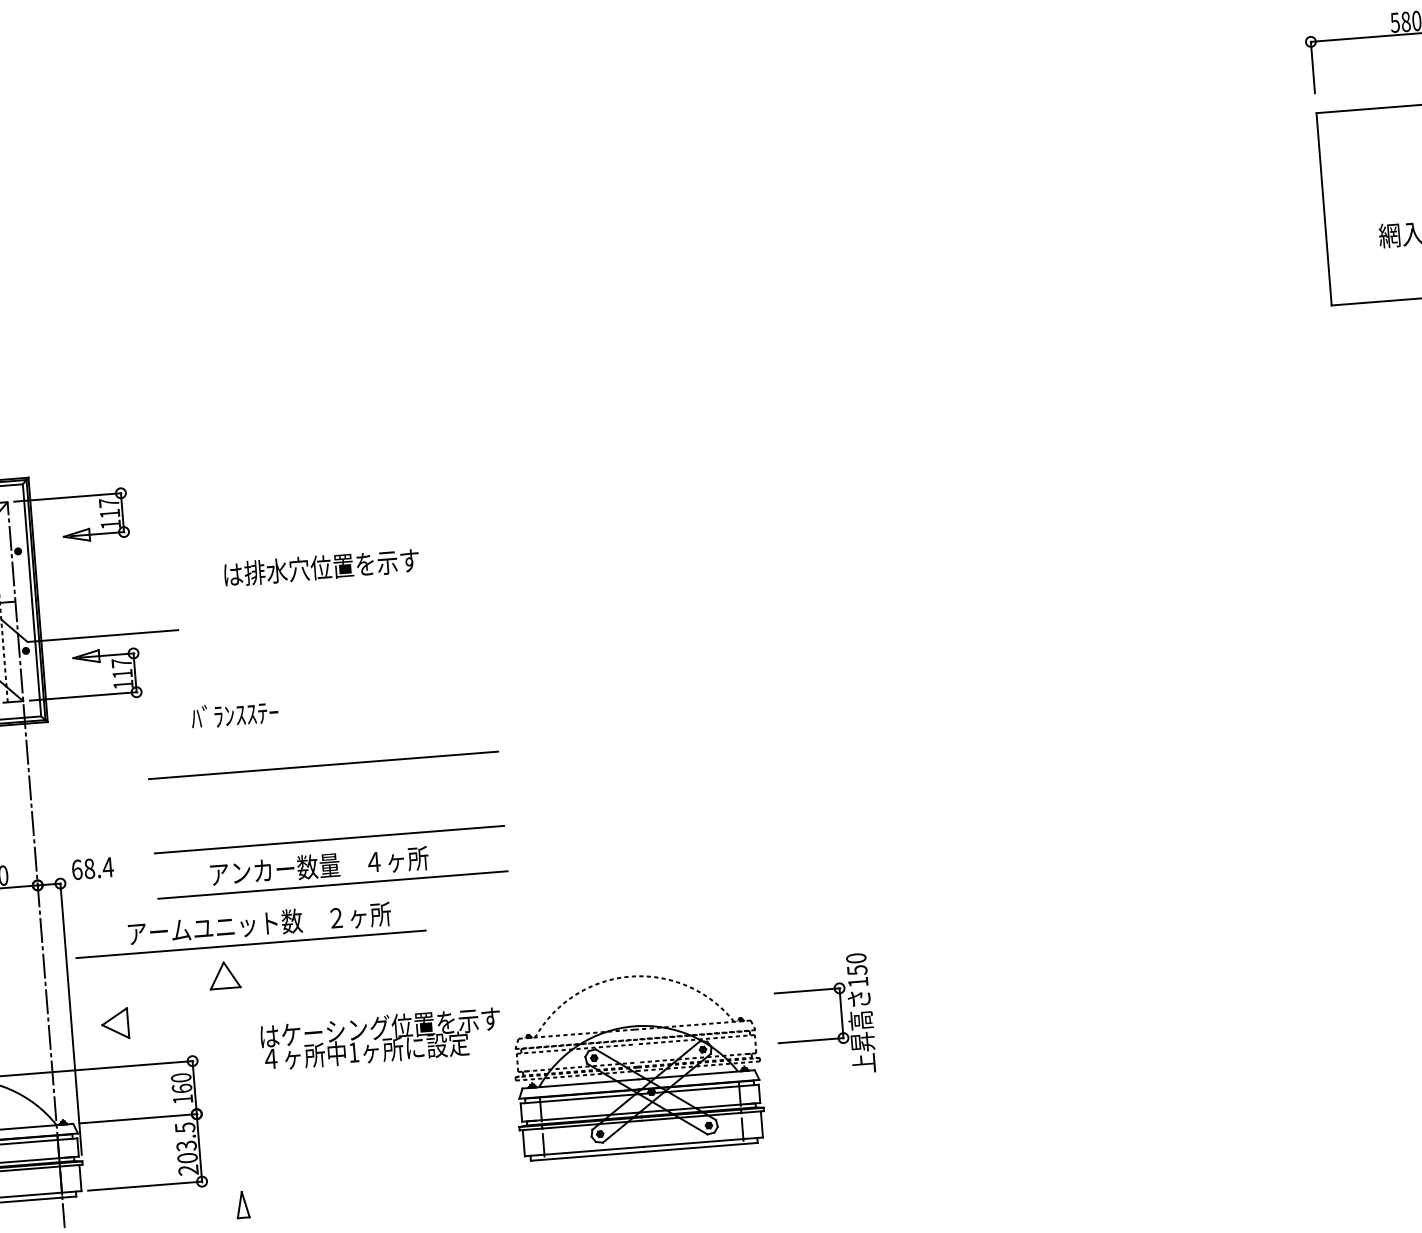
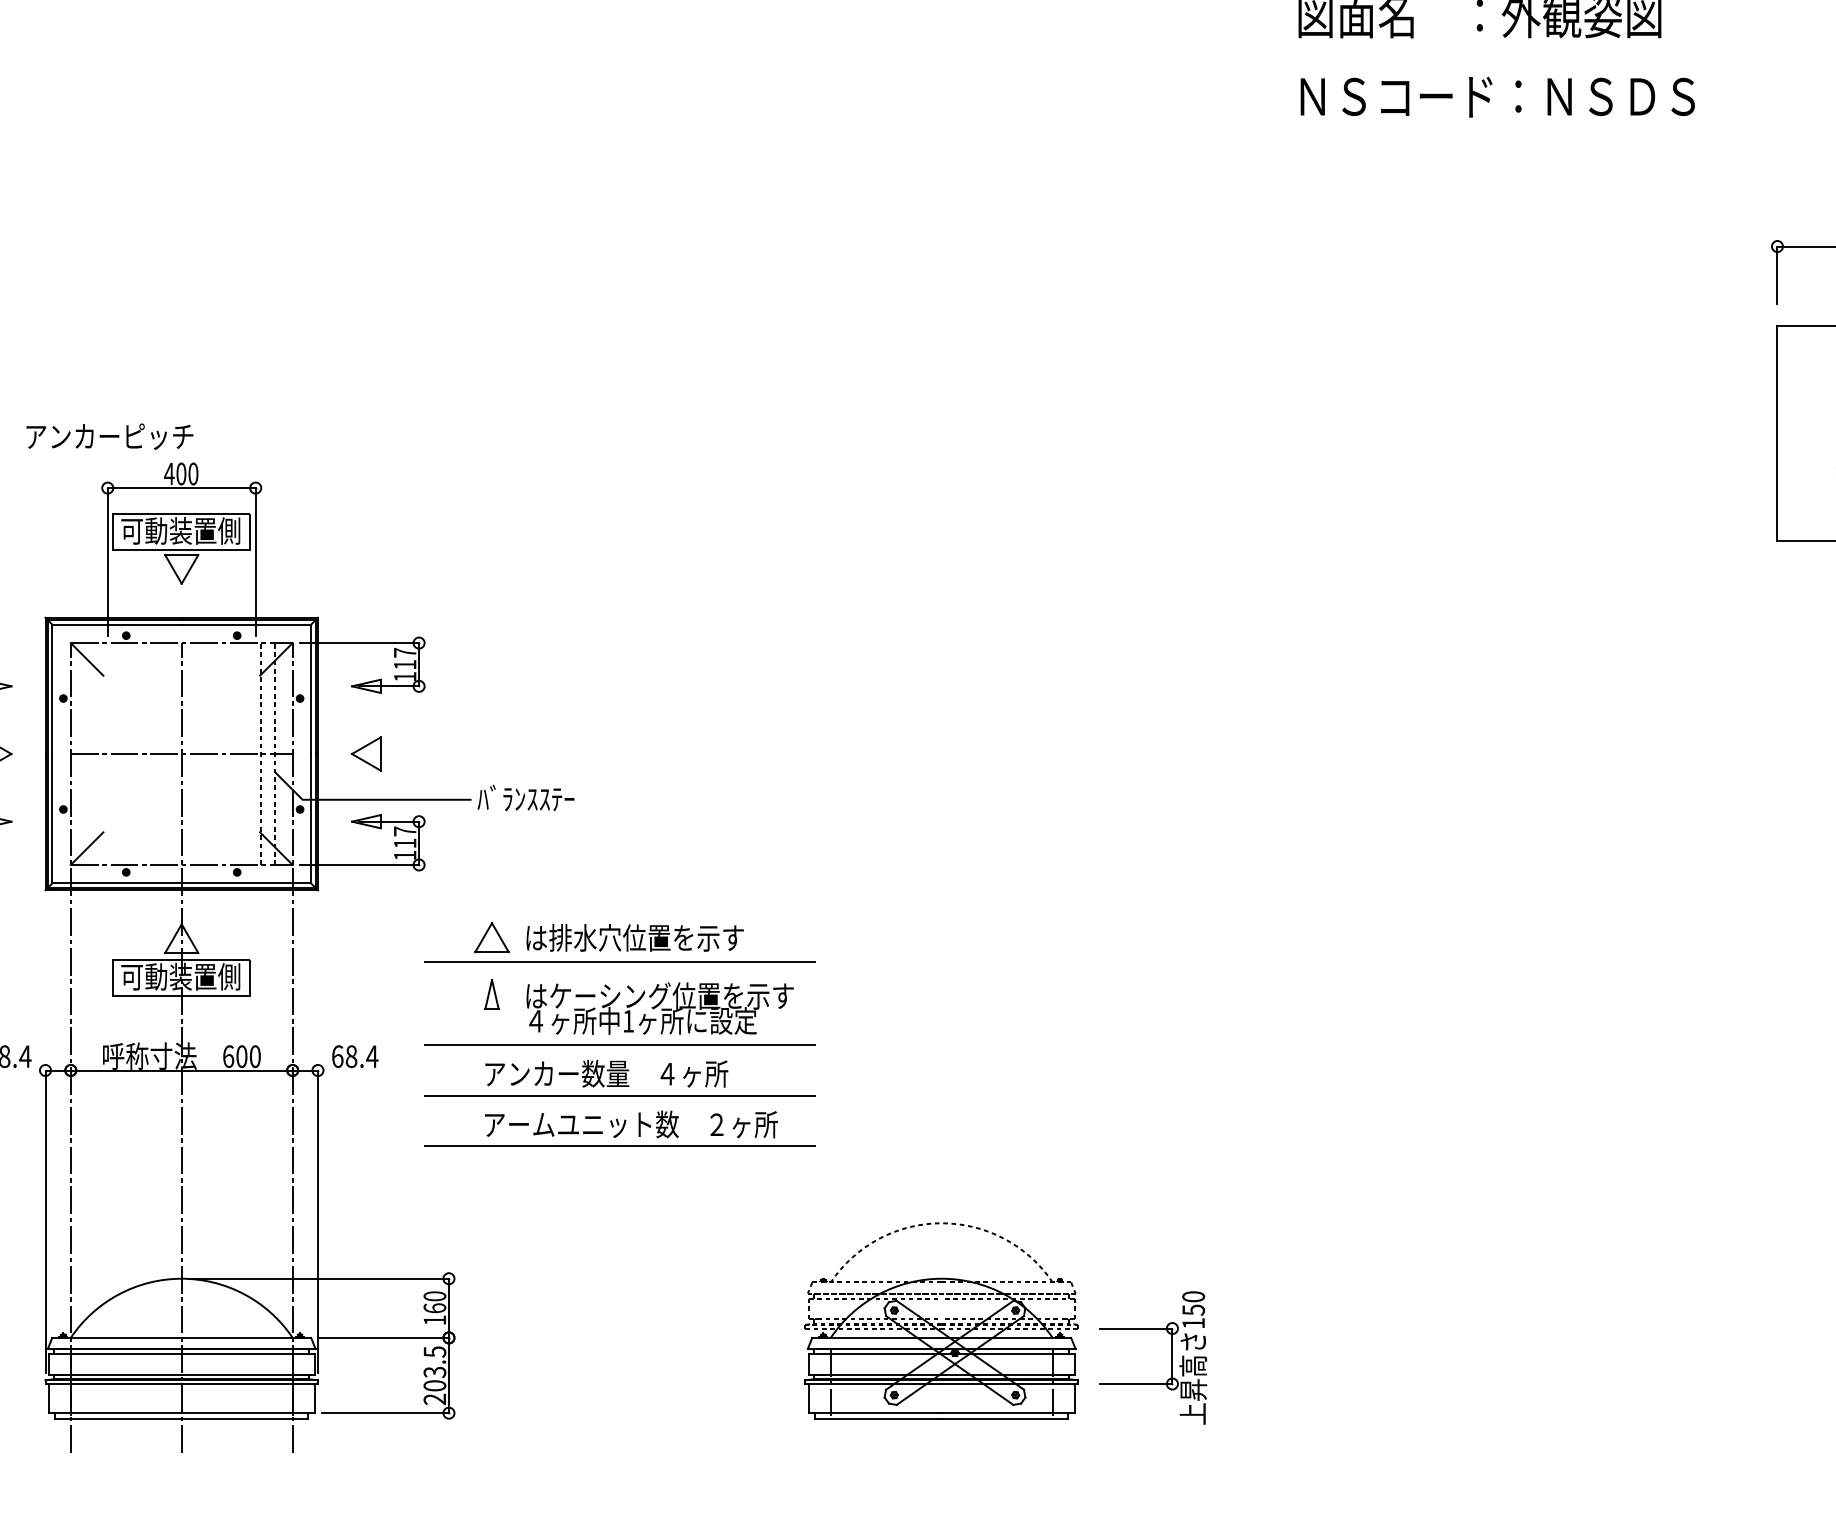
text: (321, 567) -> (634, 937), moved
text: (234, 713) -> (525, 797), moved
part: (249, 928) -> (619, 1128), moved
part: (224, 975) -> (491, 937), moved
part: (840, 1014) -> (1171, 1357), moved
part: (115, 1023) -> (366, 753), moved
text: (380, 1038) -> (659, 1008), moved
part: (242, 1204) -> (491, 994), moved

